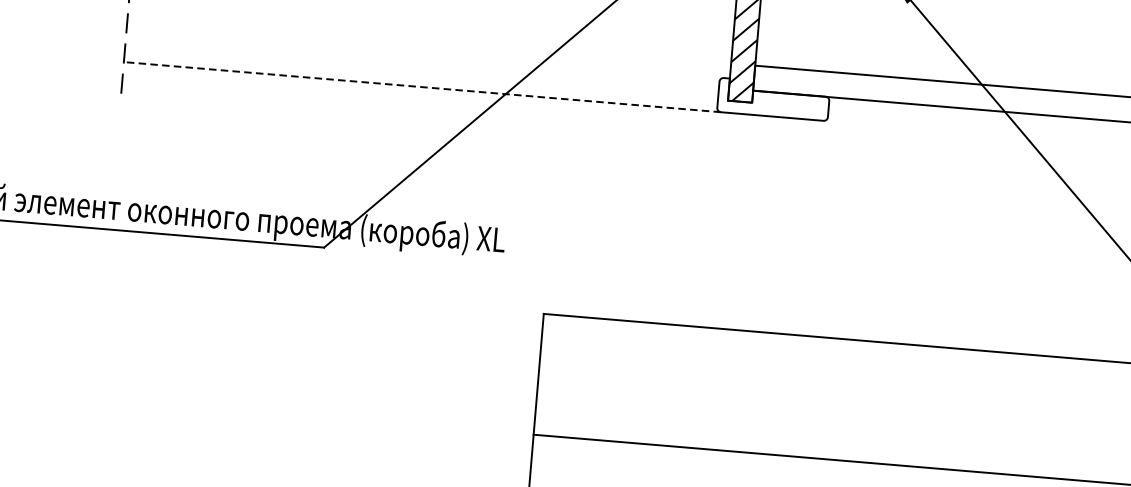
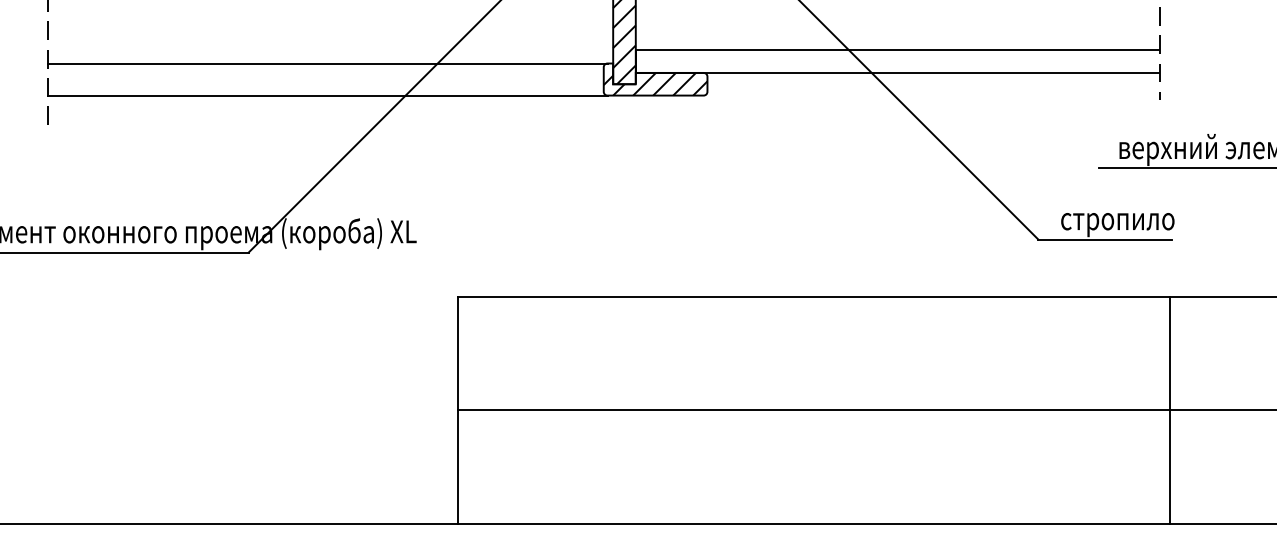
line: (425, 52) -> (327, 63), added
line: (422, 87) -> (327, 95), dashed -> solid
hatch: (773, 103) -> (655, 83), added

